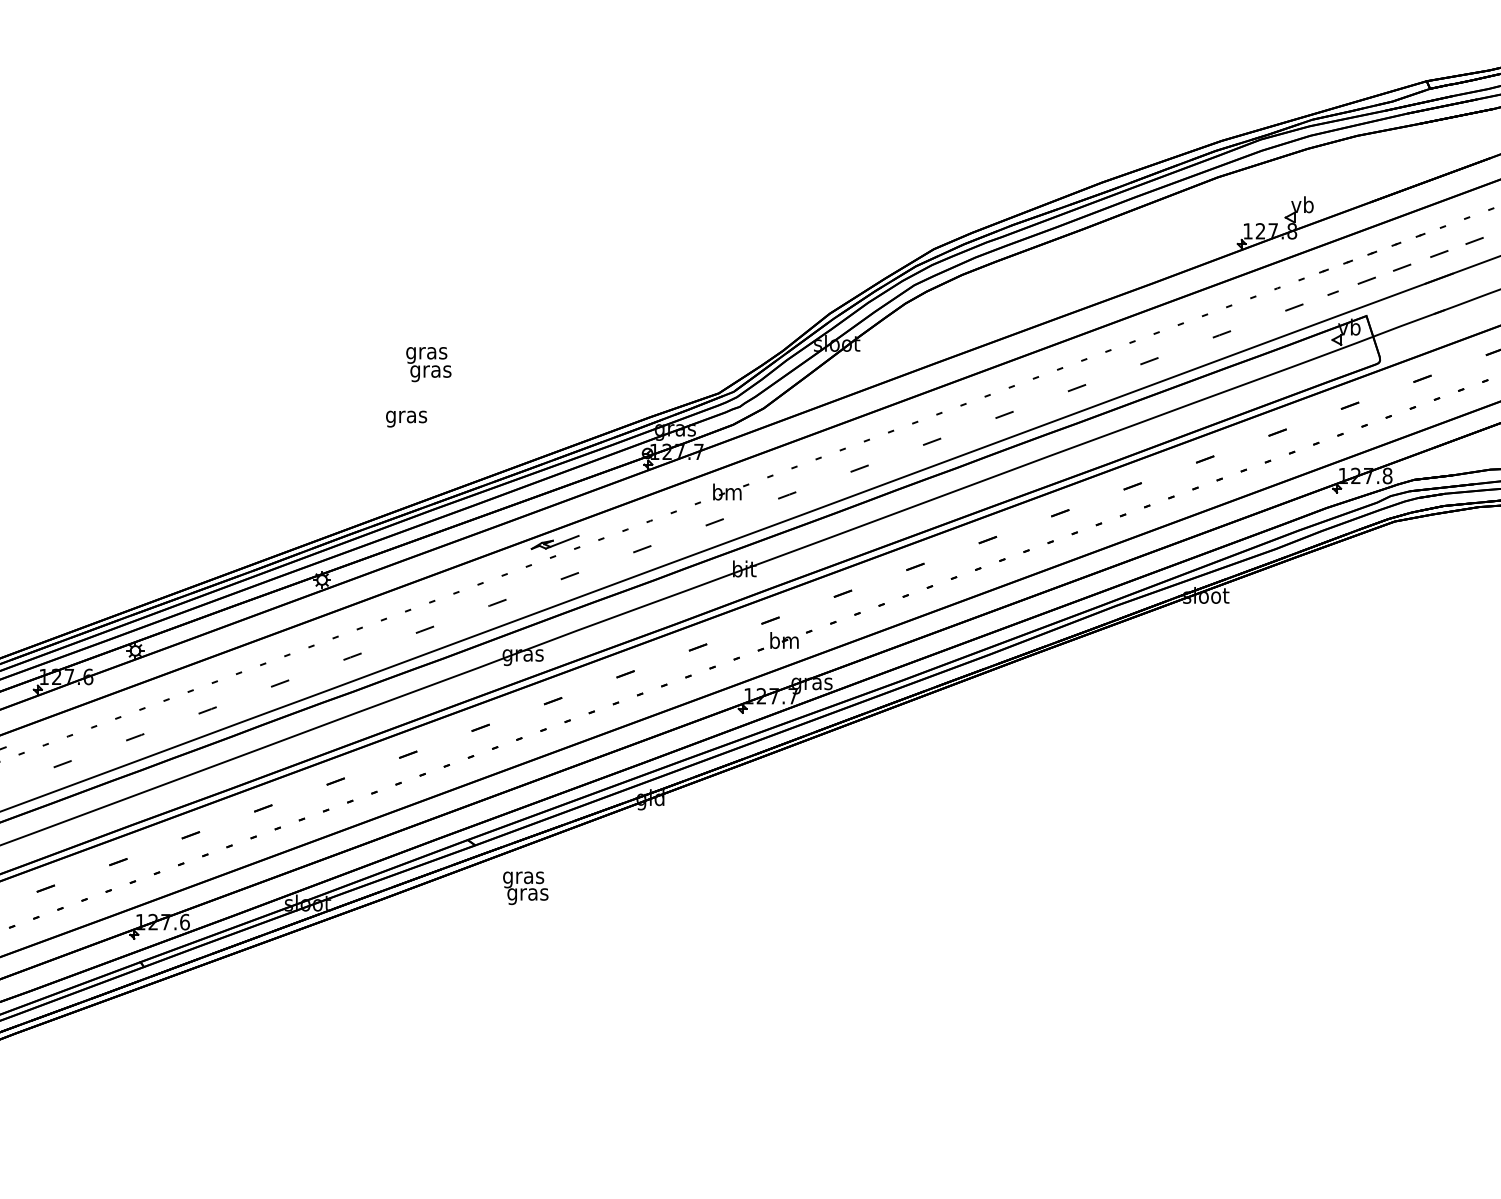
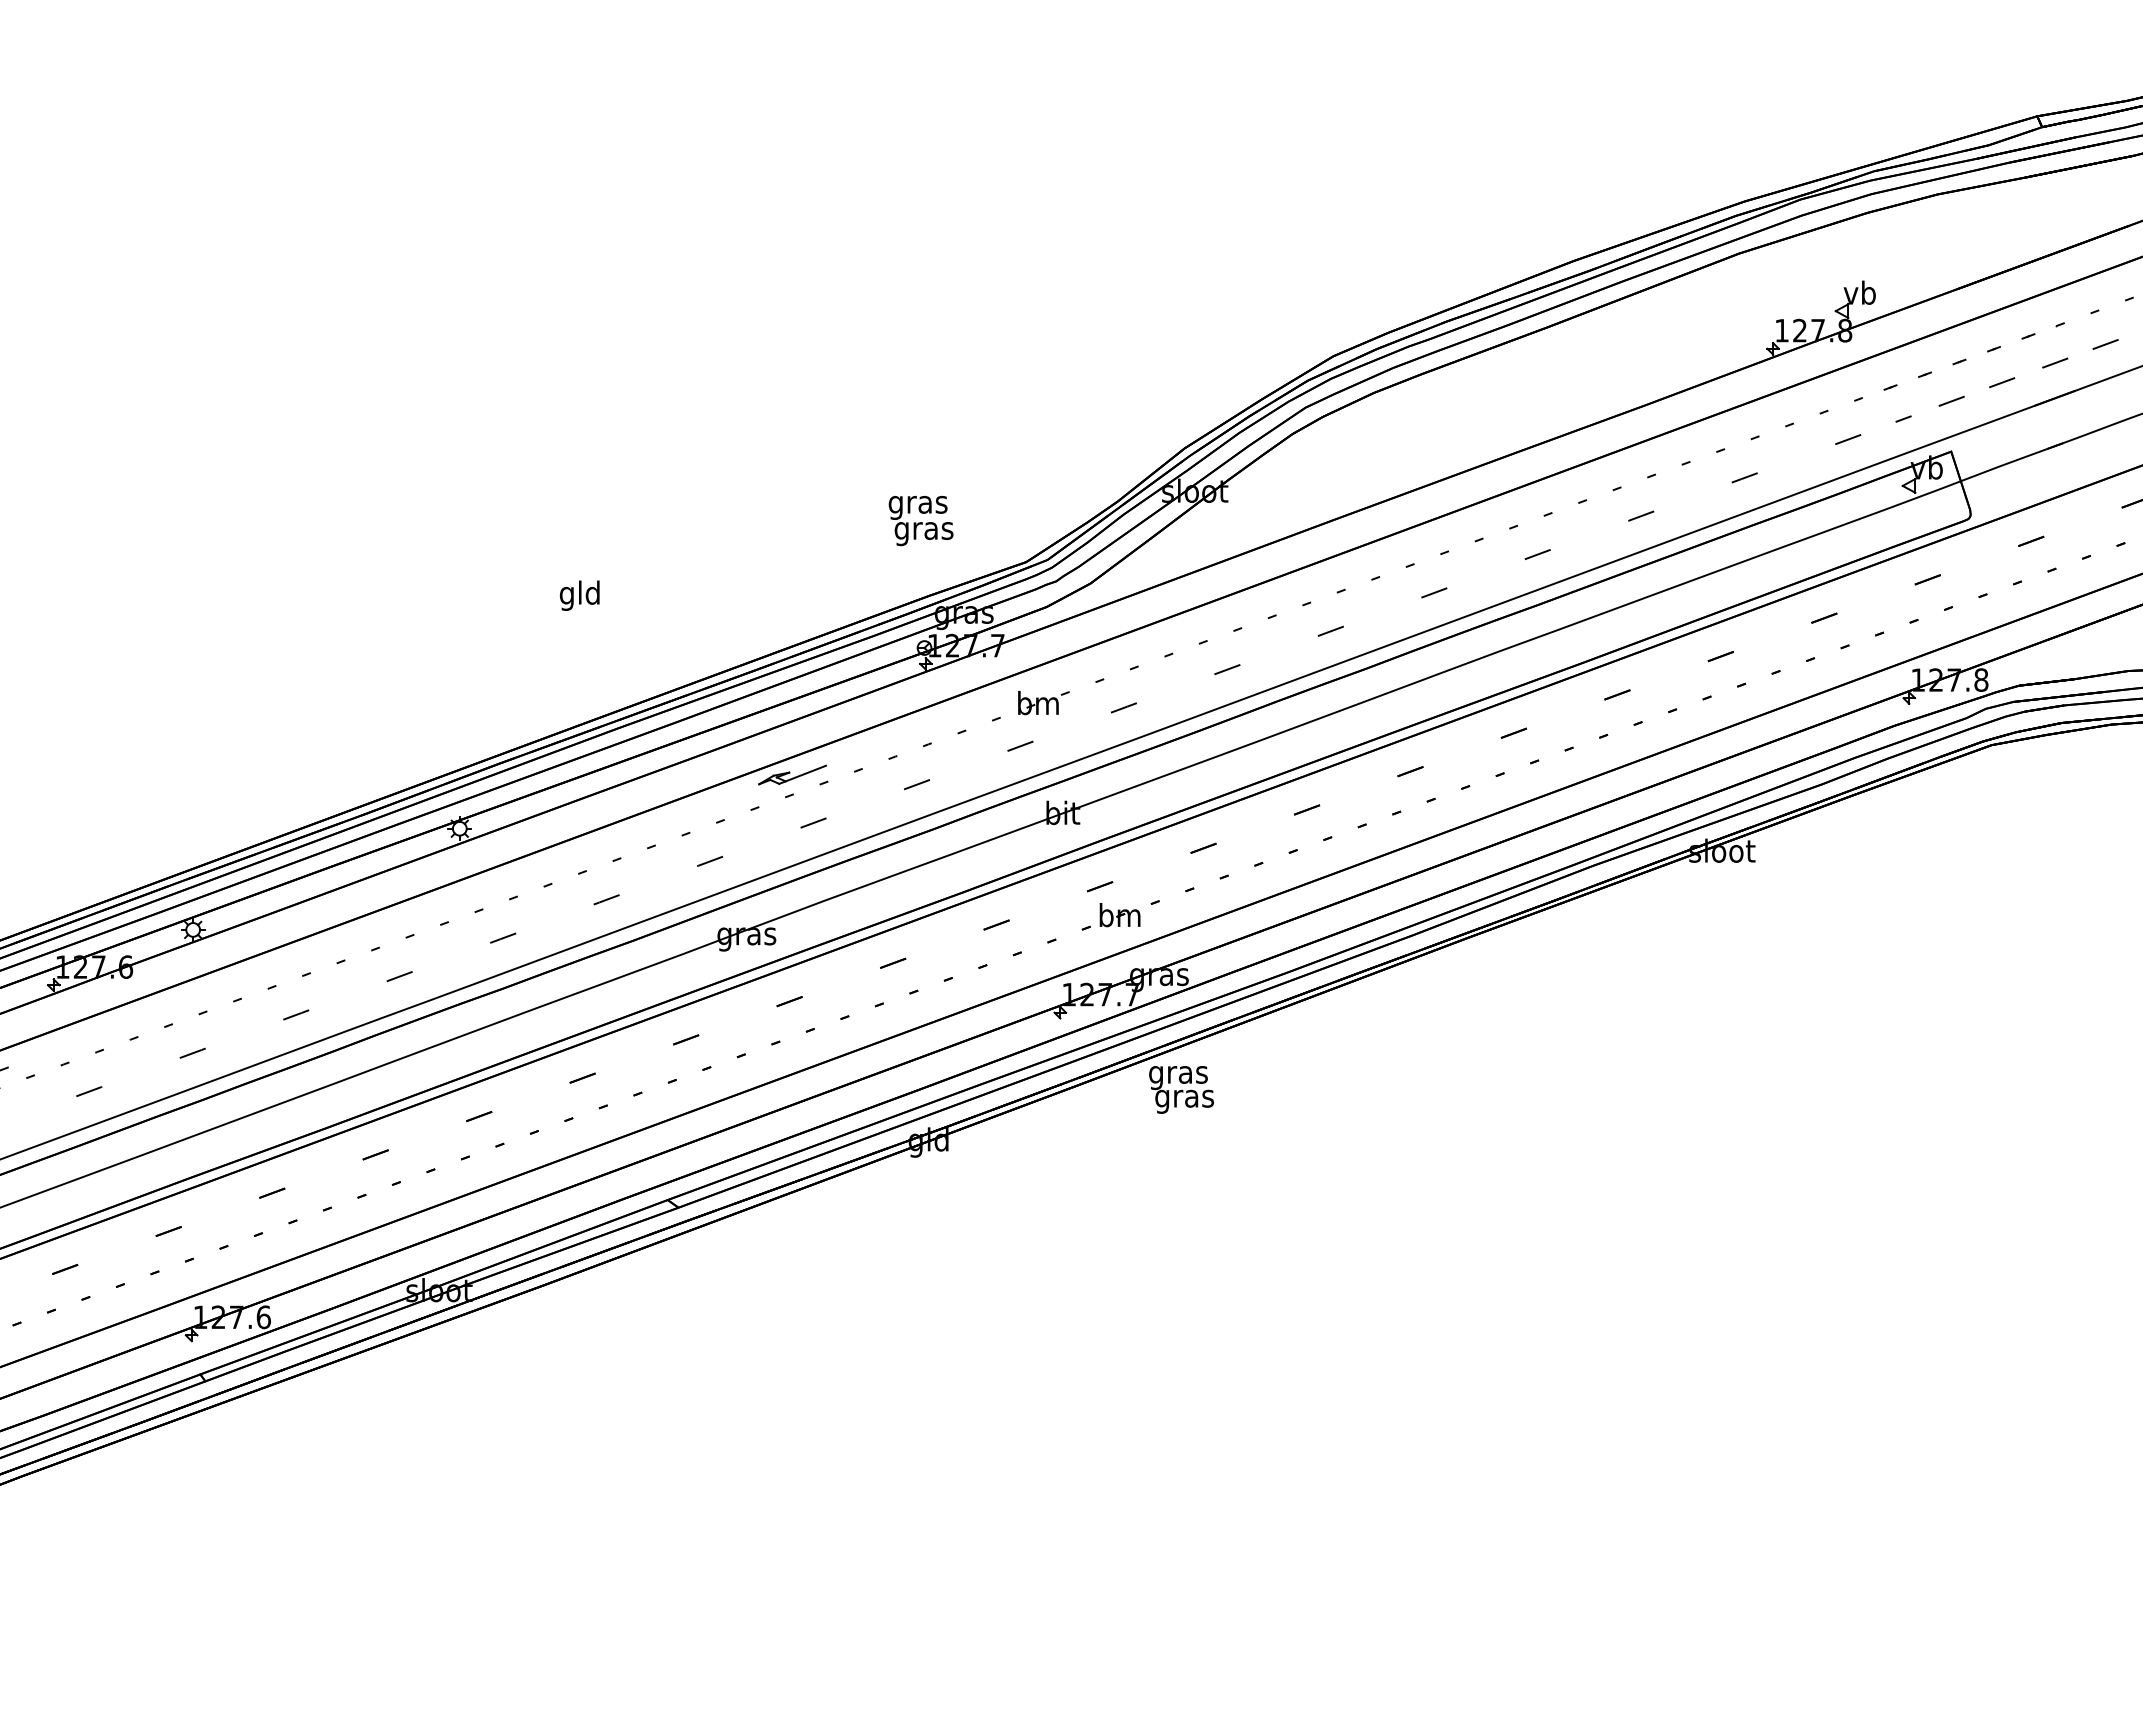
text: (428, 364) -> (920, 521), moved
text: (406, 416) -> (580, 595), gras -> gld
text: (525, 887) -> (1181, 1089), moved

